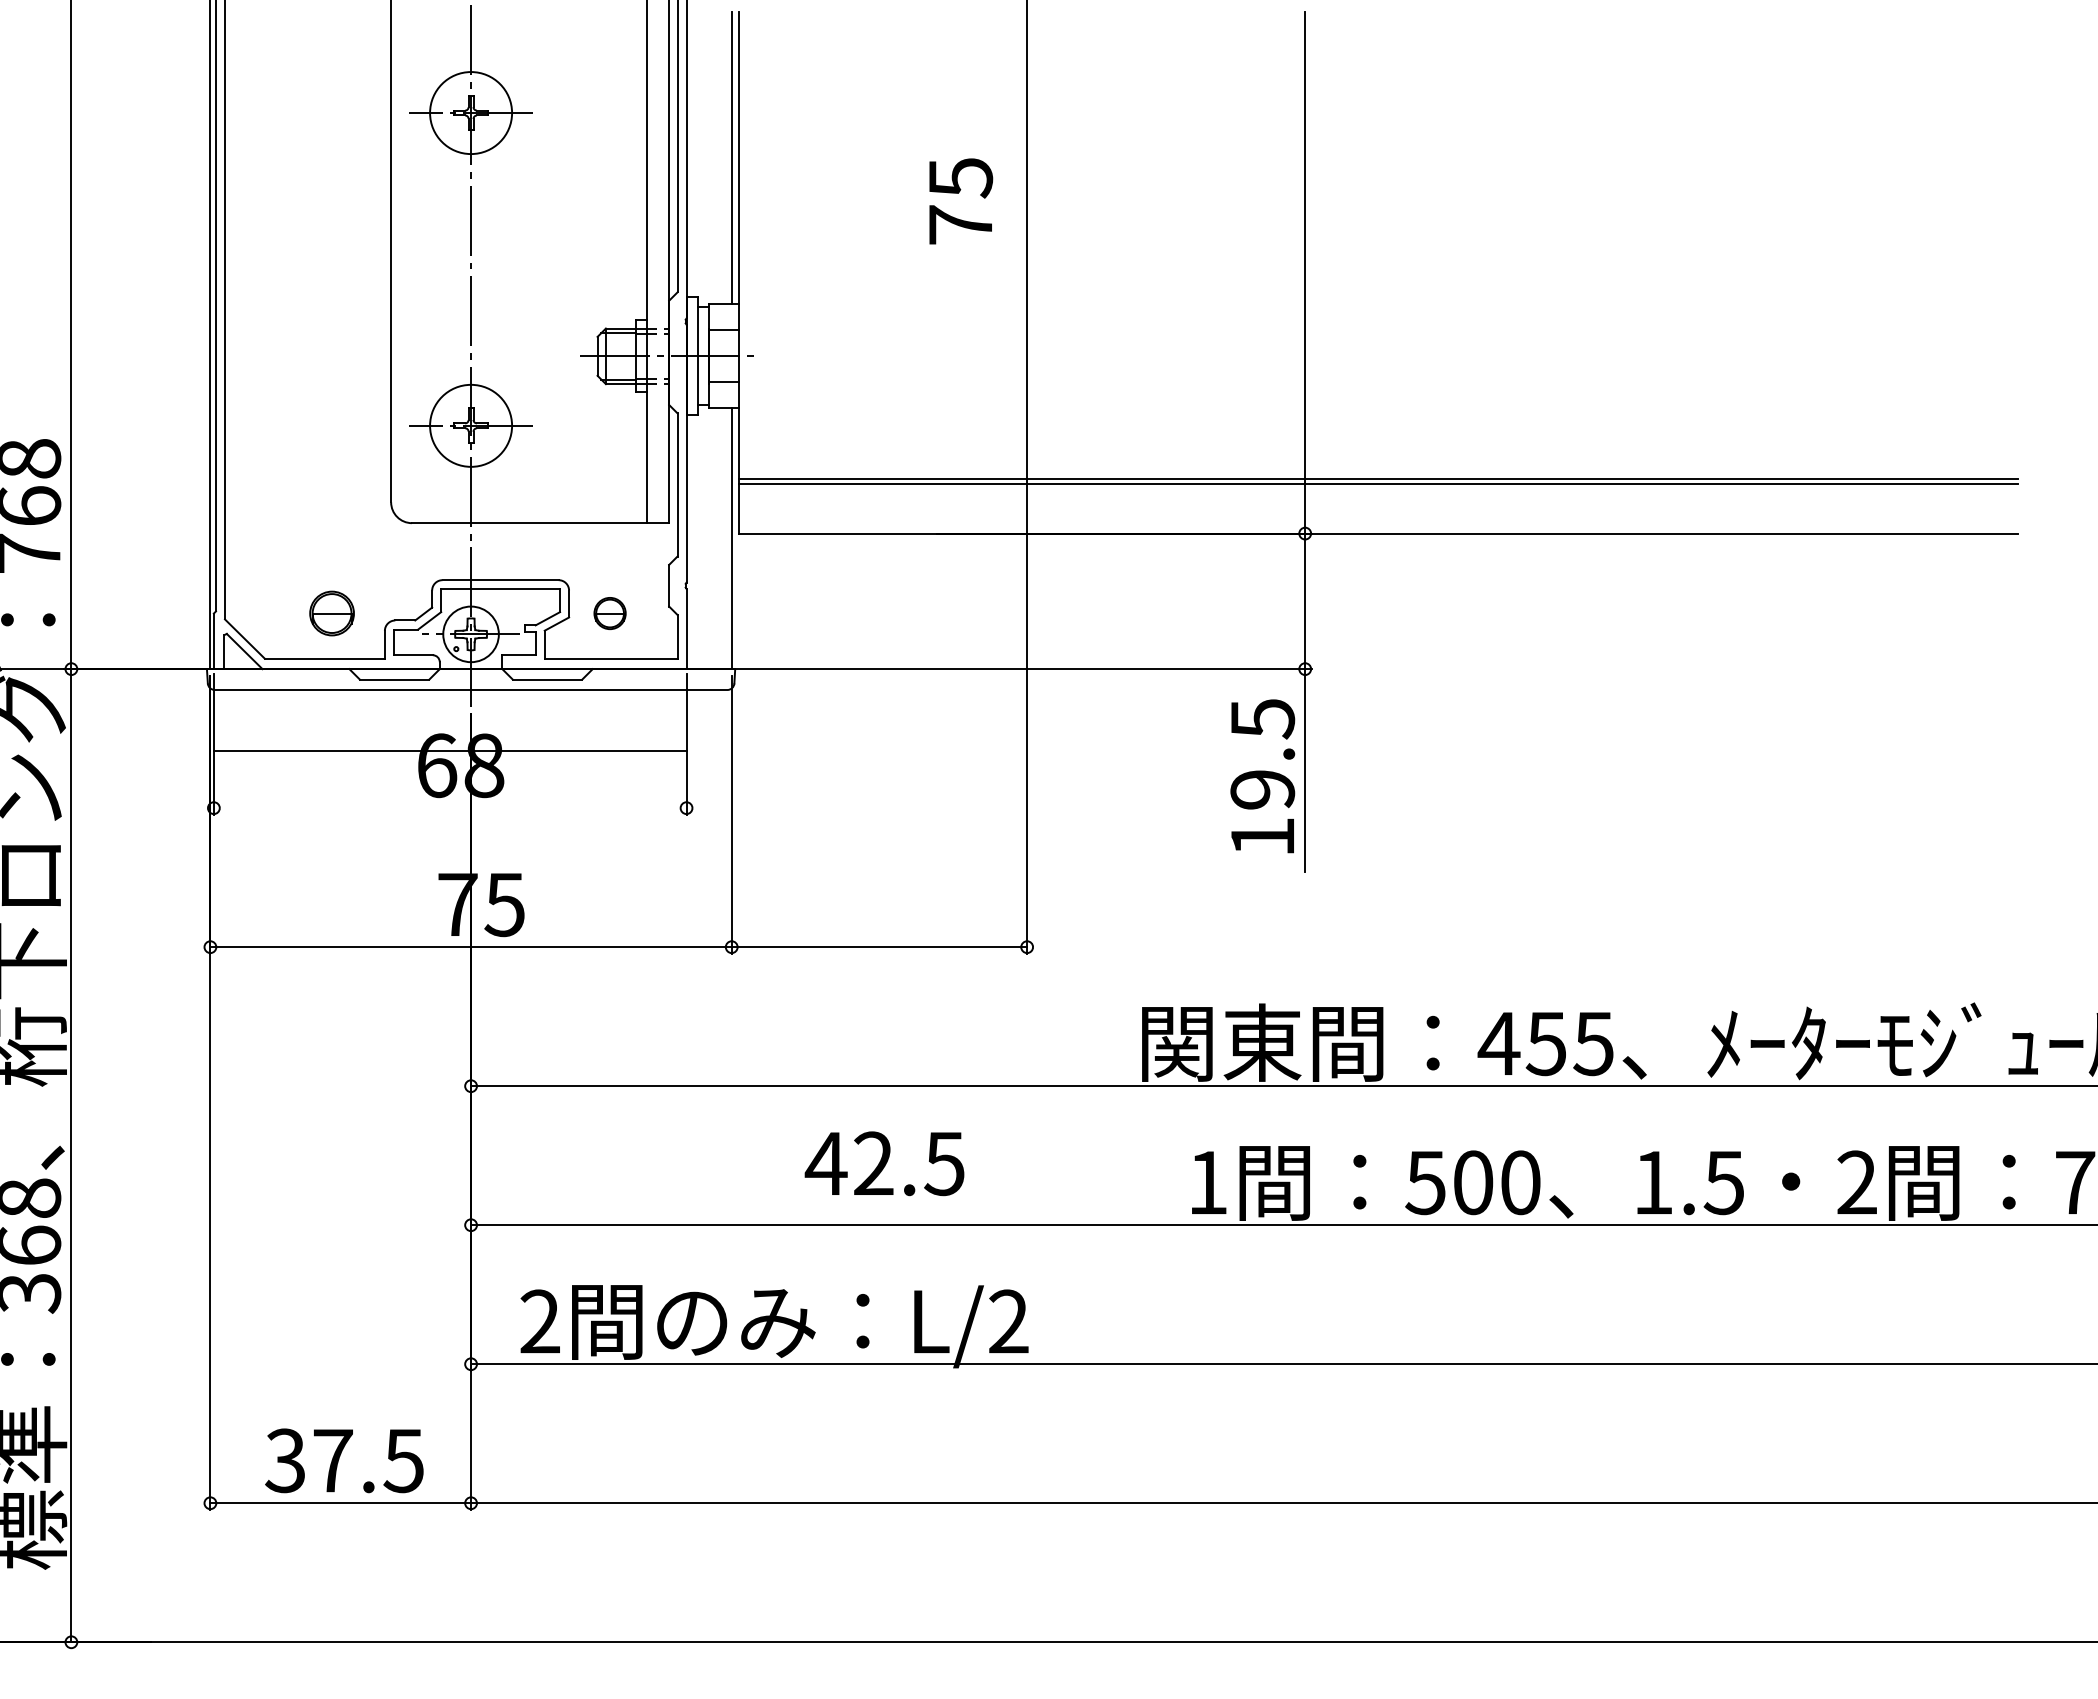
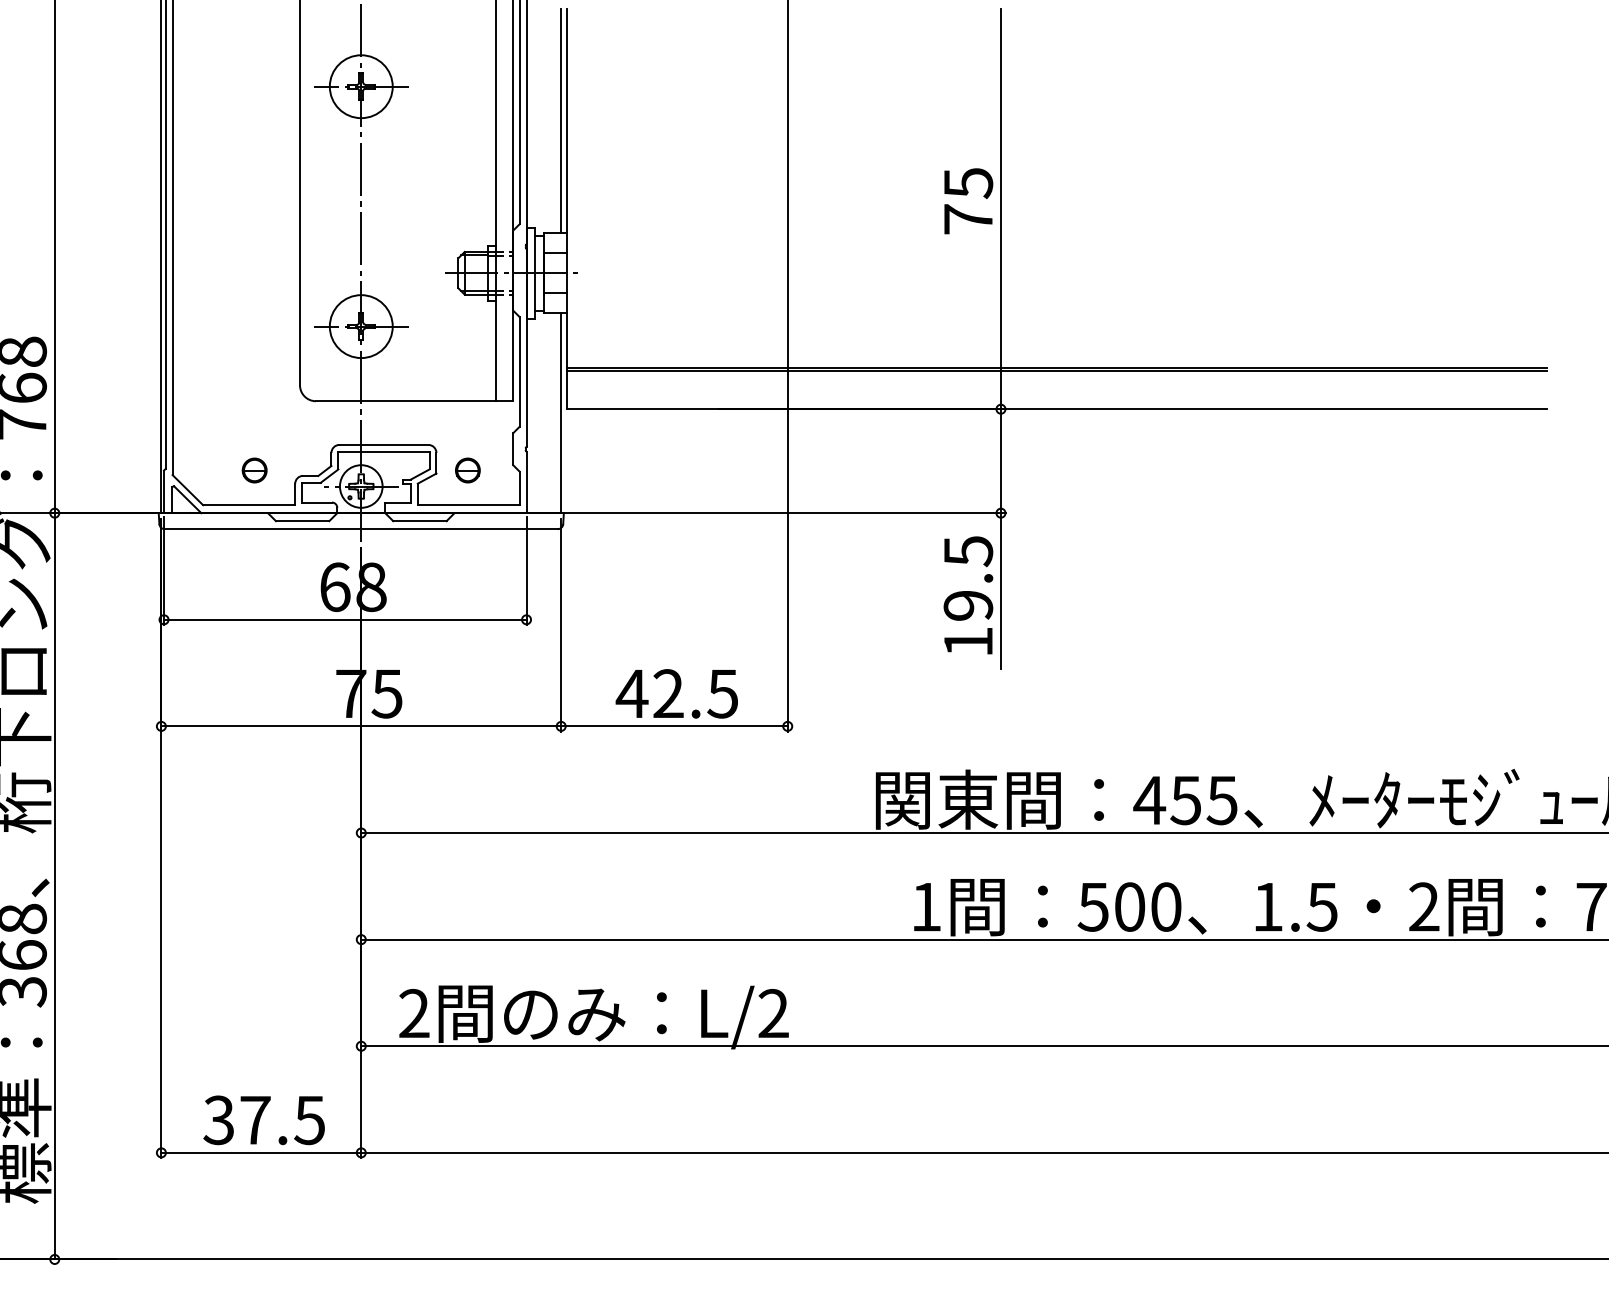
text: (961, 201) -> (969, 201), moved
part: (331, 613) -> (254, 470), size x0.71
line: (449, 751) -> (344, 620), moved
text: (884, 1163) -> (676, 693), moved

